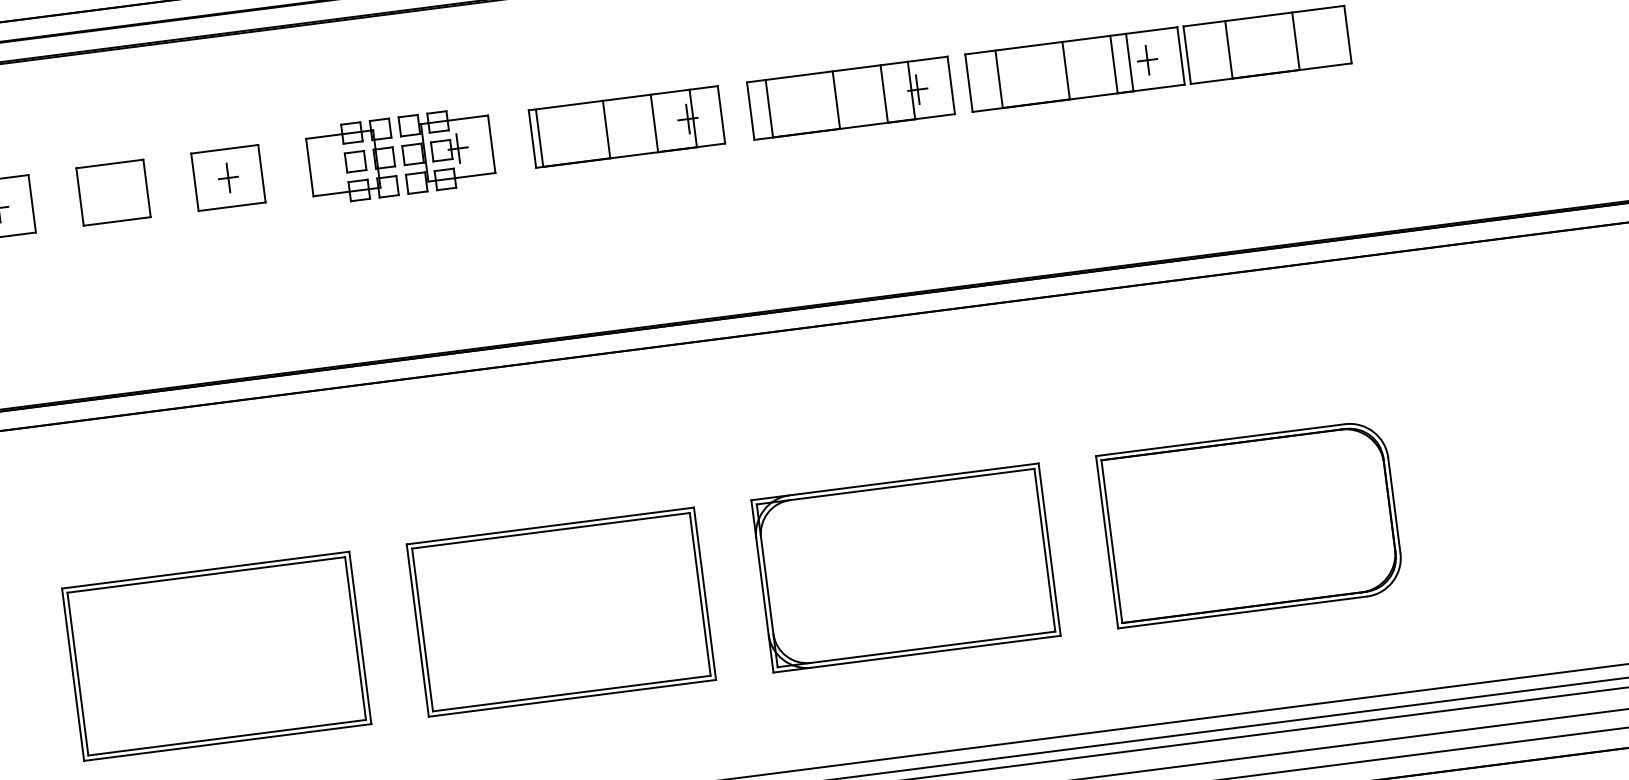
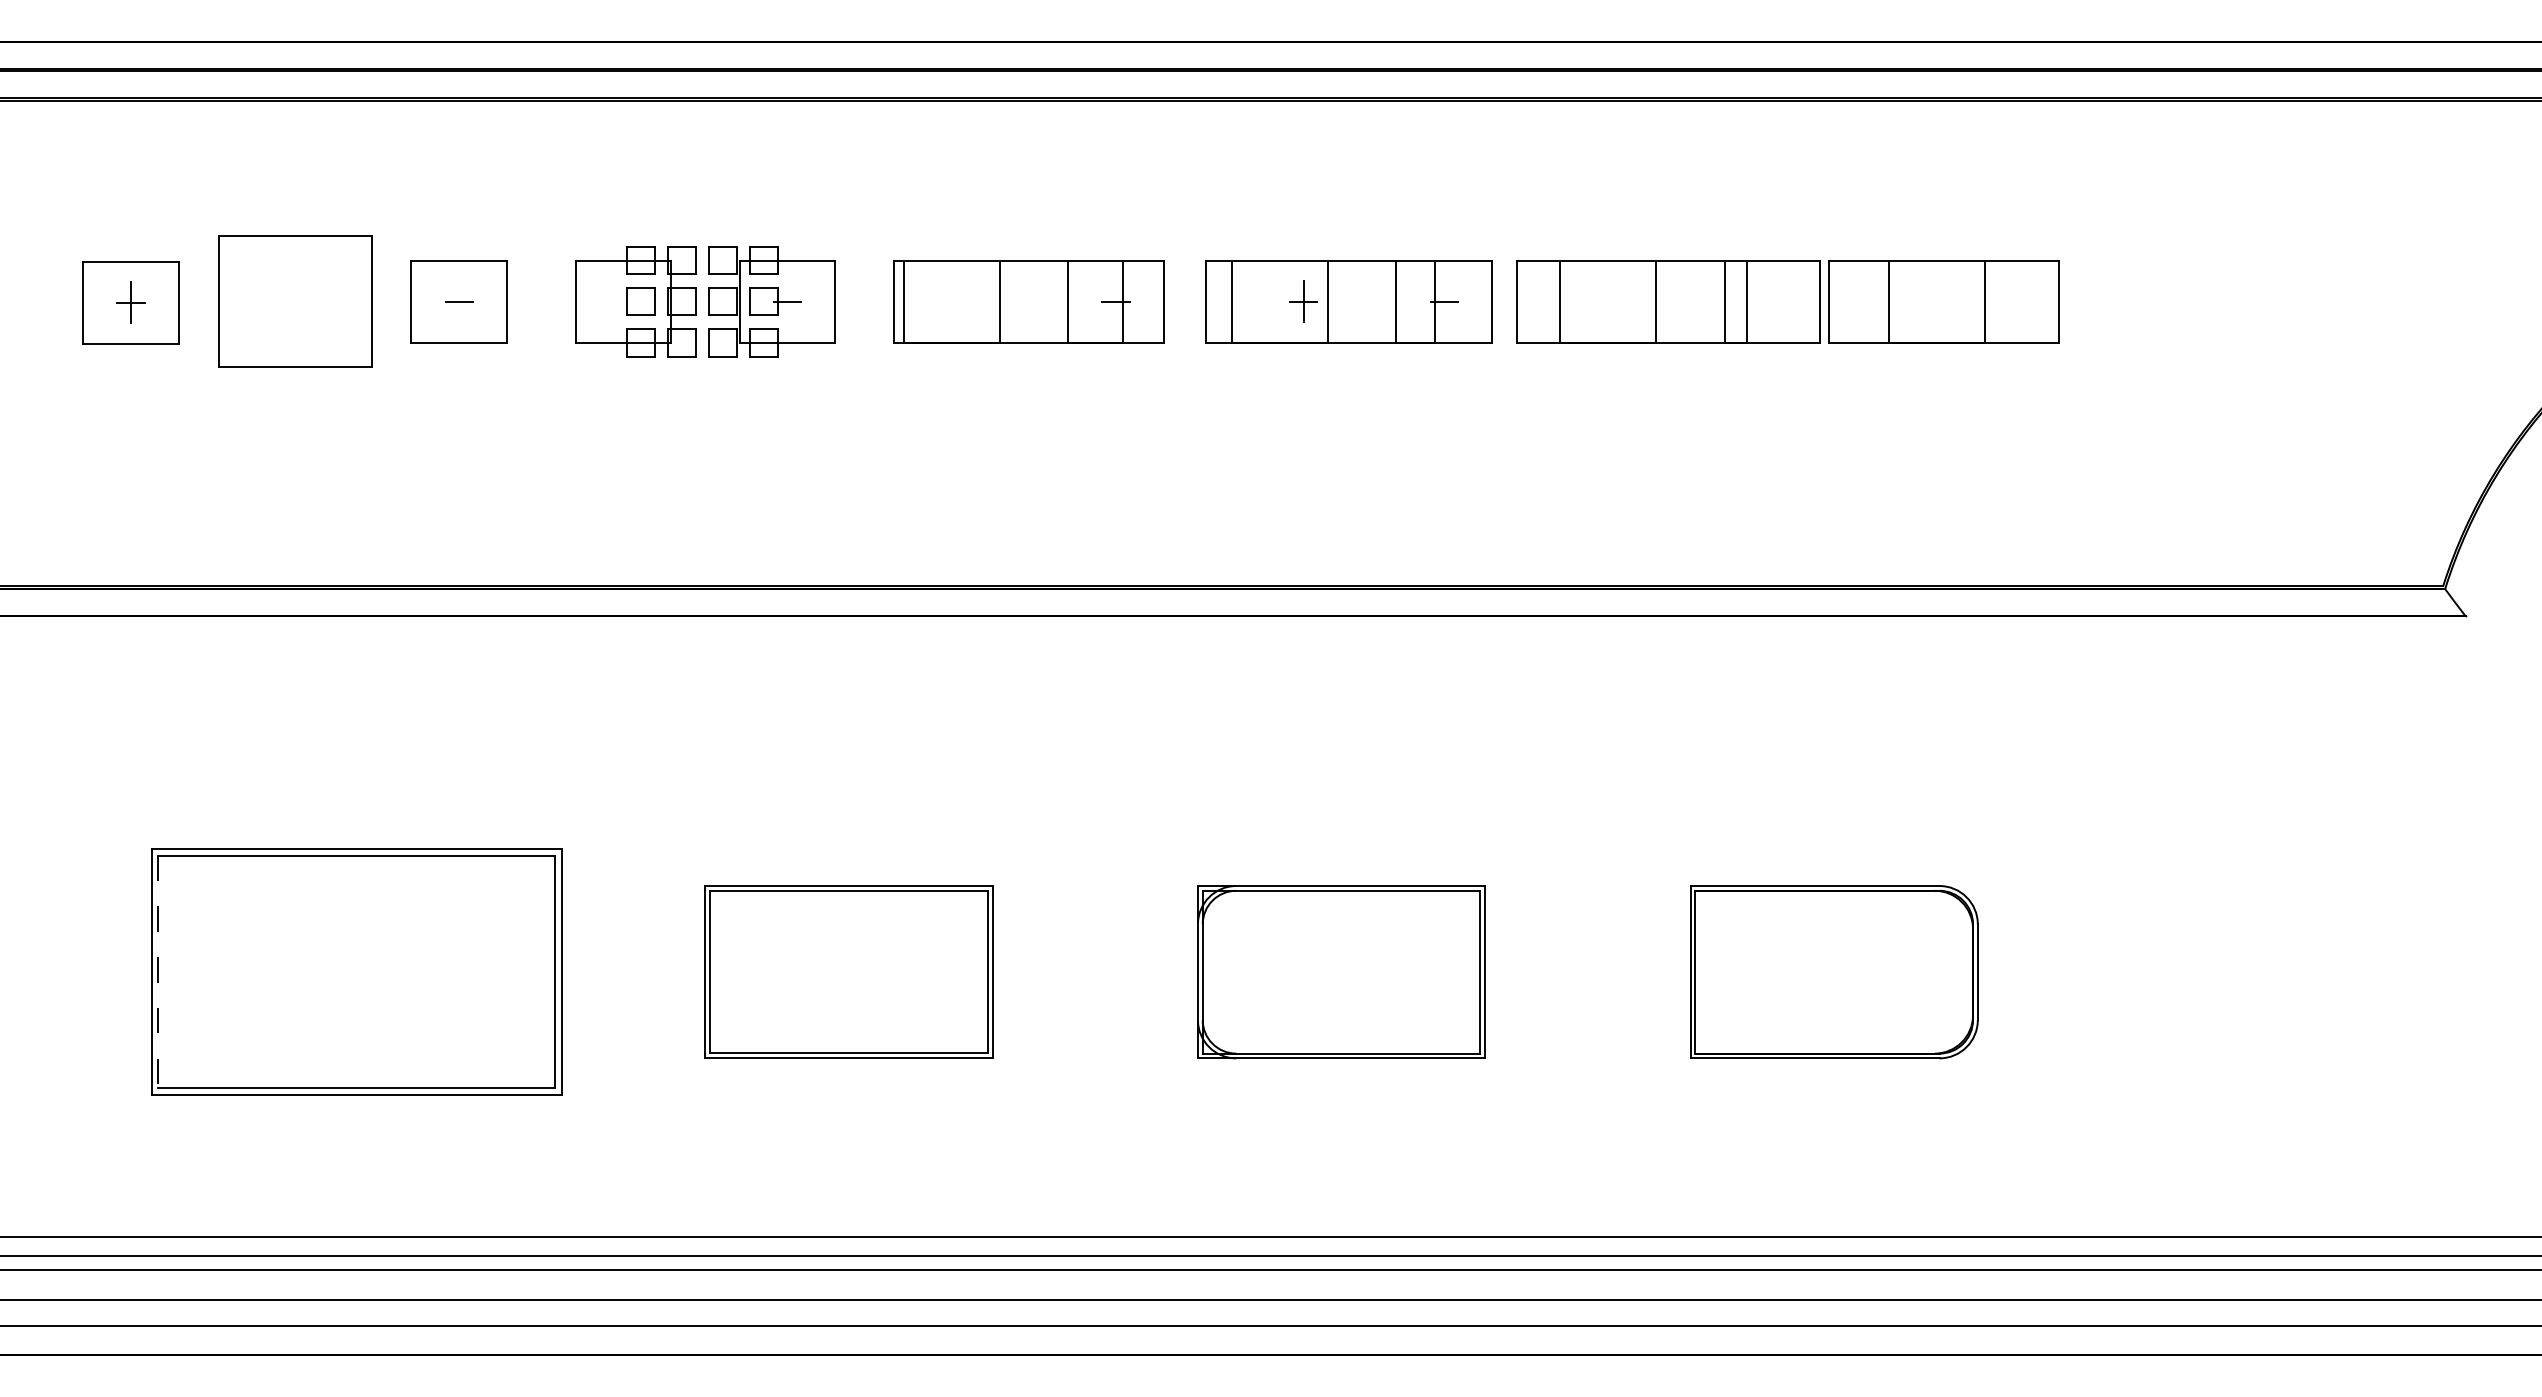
part: (1147, 60) -> (1303, 301), moved
line: (917, 89) -> (1444, 301), removed
line: (687, 118) -> (1115, 301), removed
line: (458, 148) -> (787, 301), removed
line: (228, 177) -> (459, 301), removed
part: (113, 192) -> (294, 301), size x1.6
part: (1251, 524) -> (1834, 972), size x0.7
part: (906, 568) -> (1341, 972), size x0.7
part: (560, 611) -> (848, 971), size x0.7
line: (78, 674) -> (158, 972), solid -> dashed

